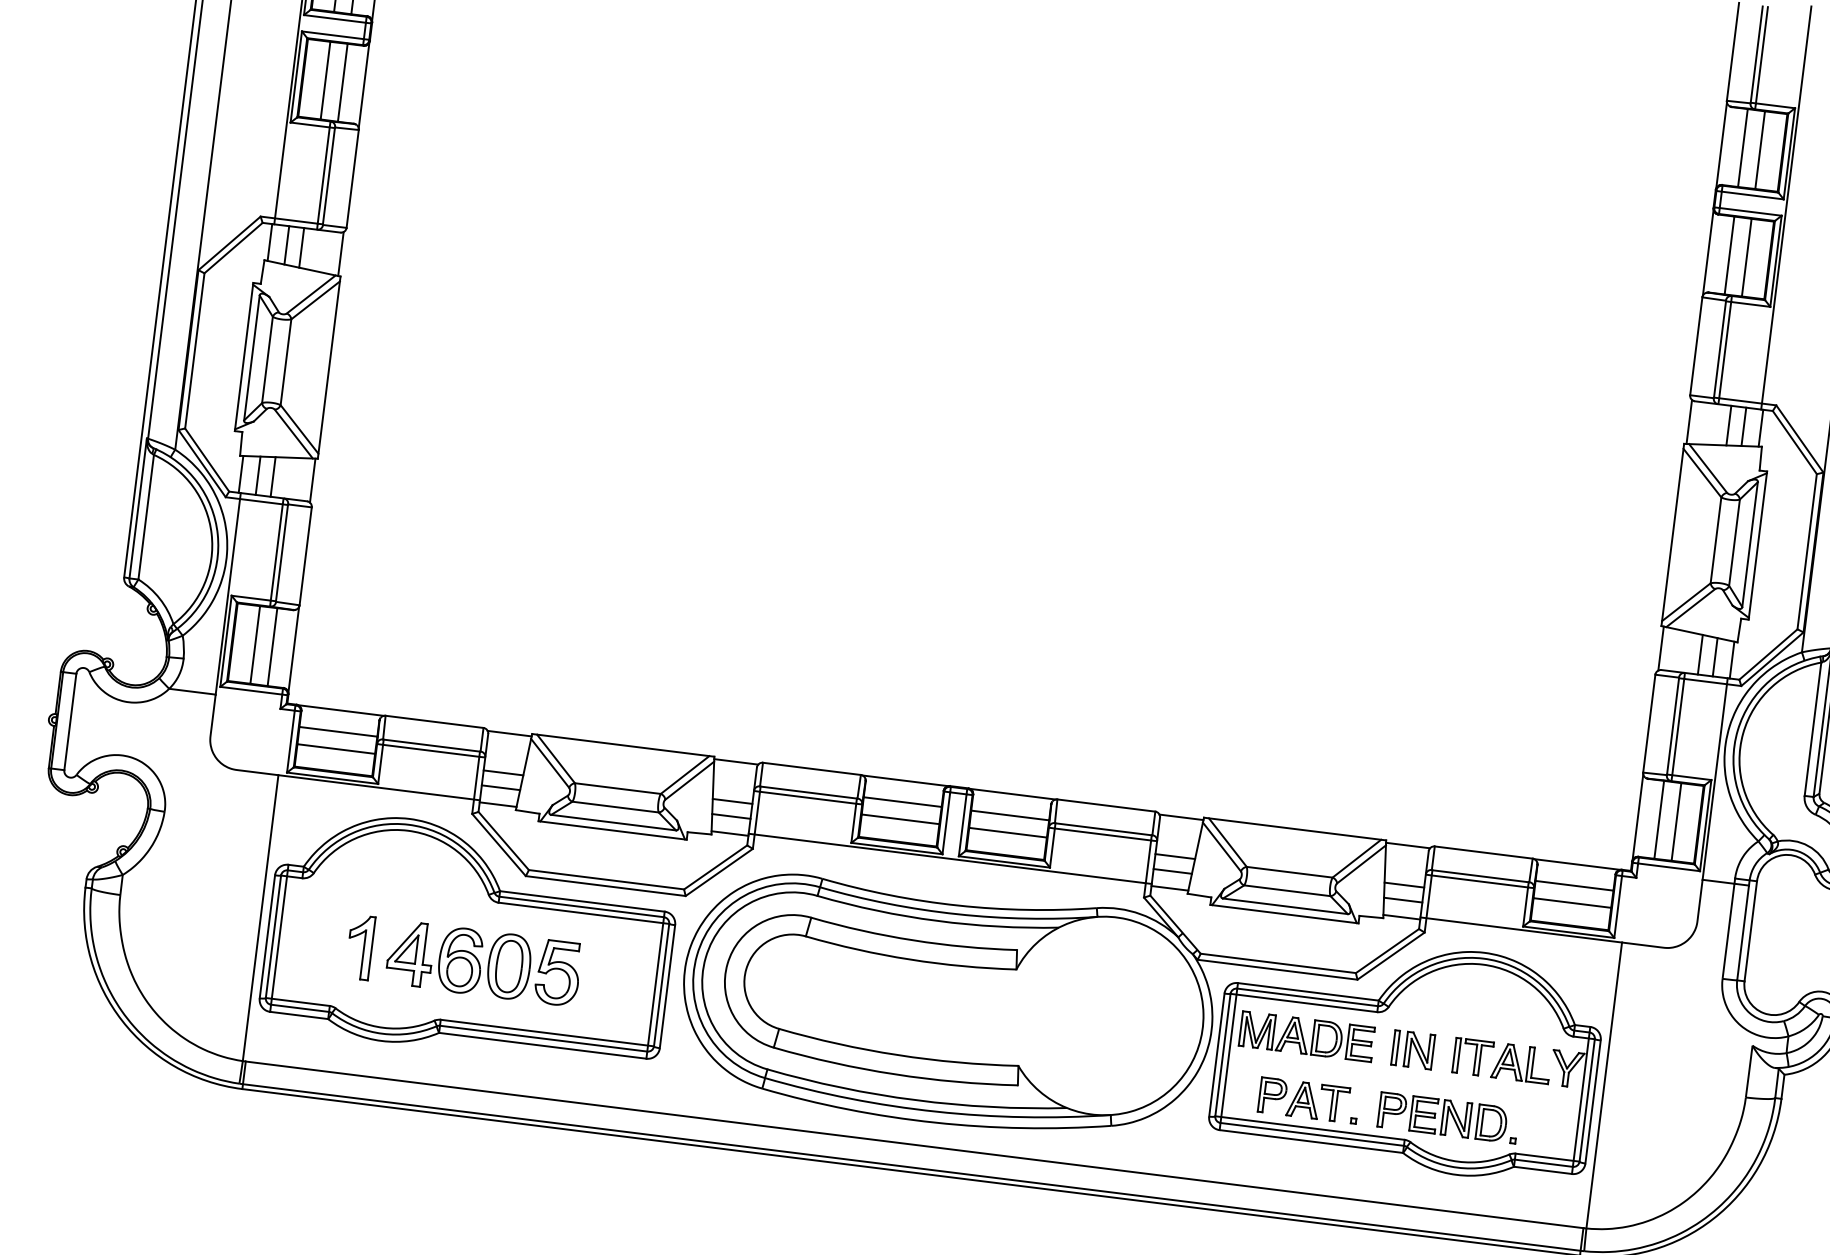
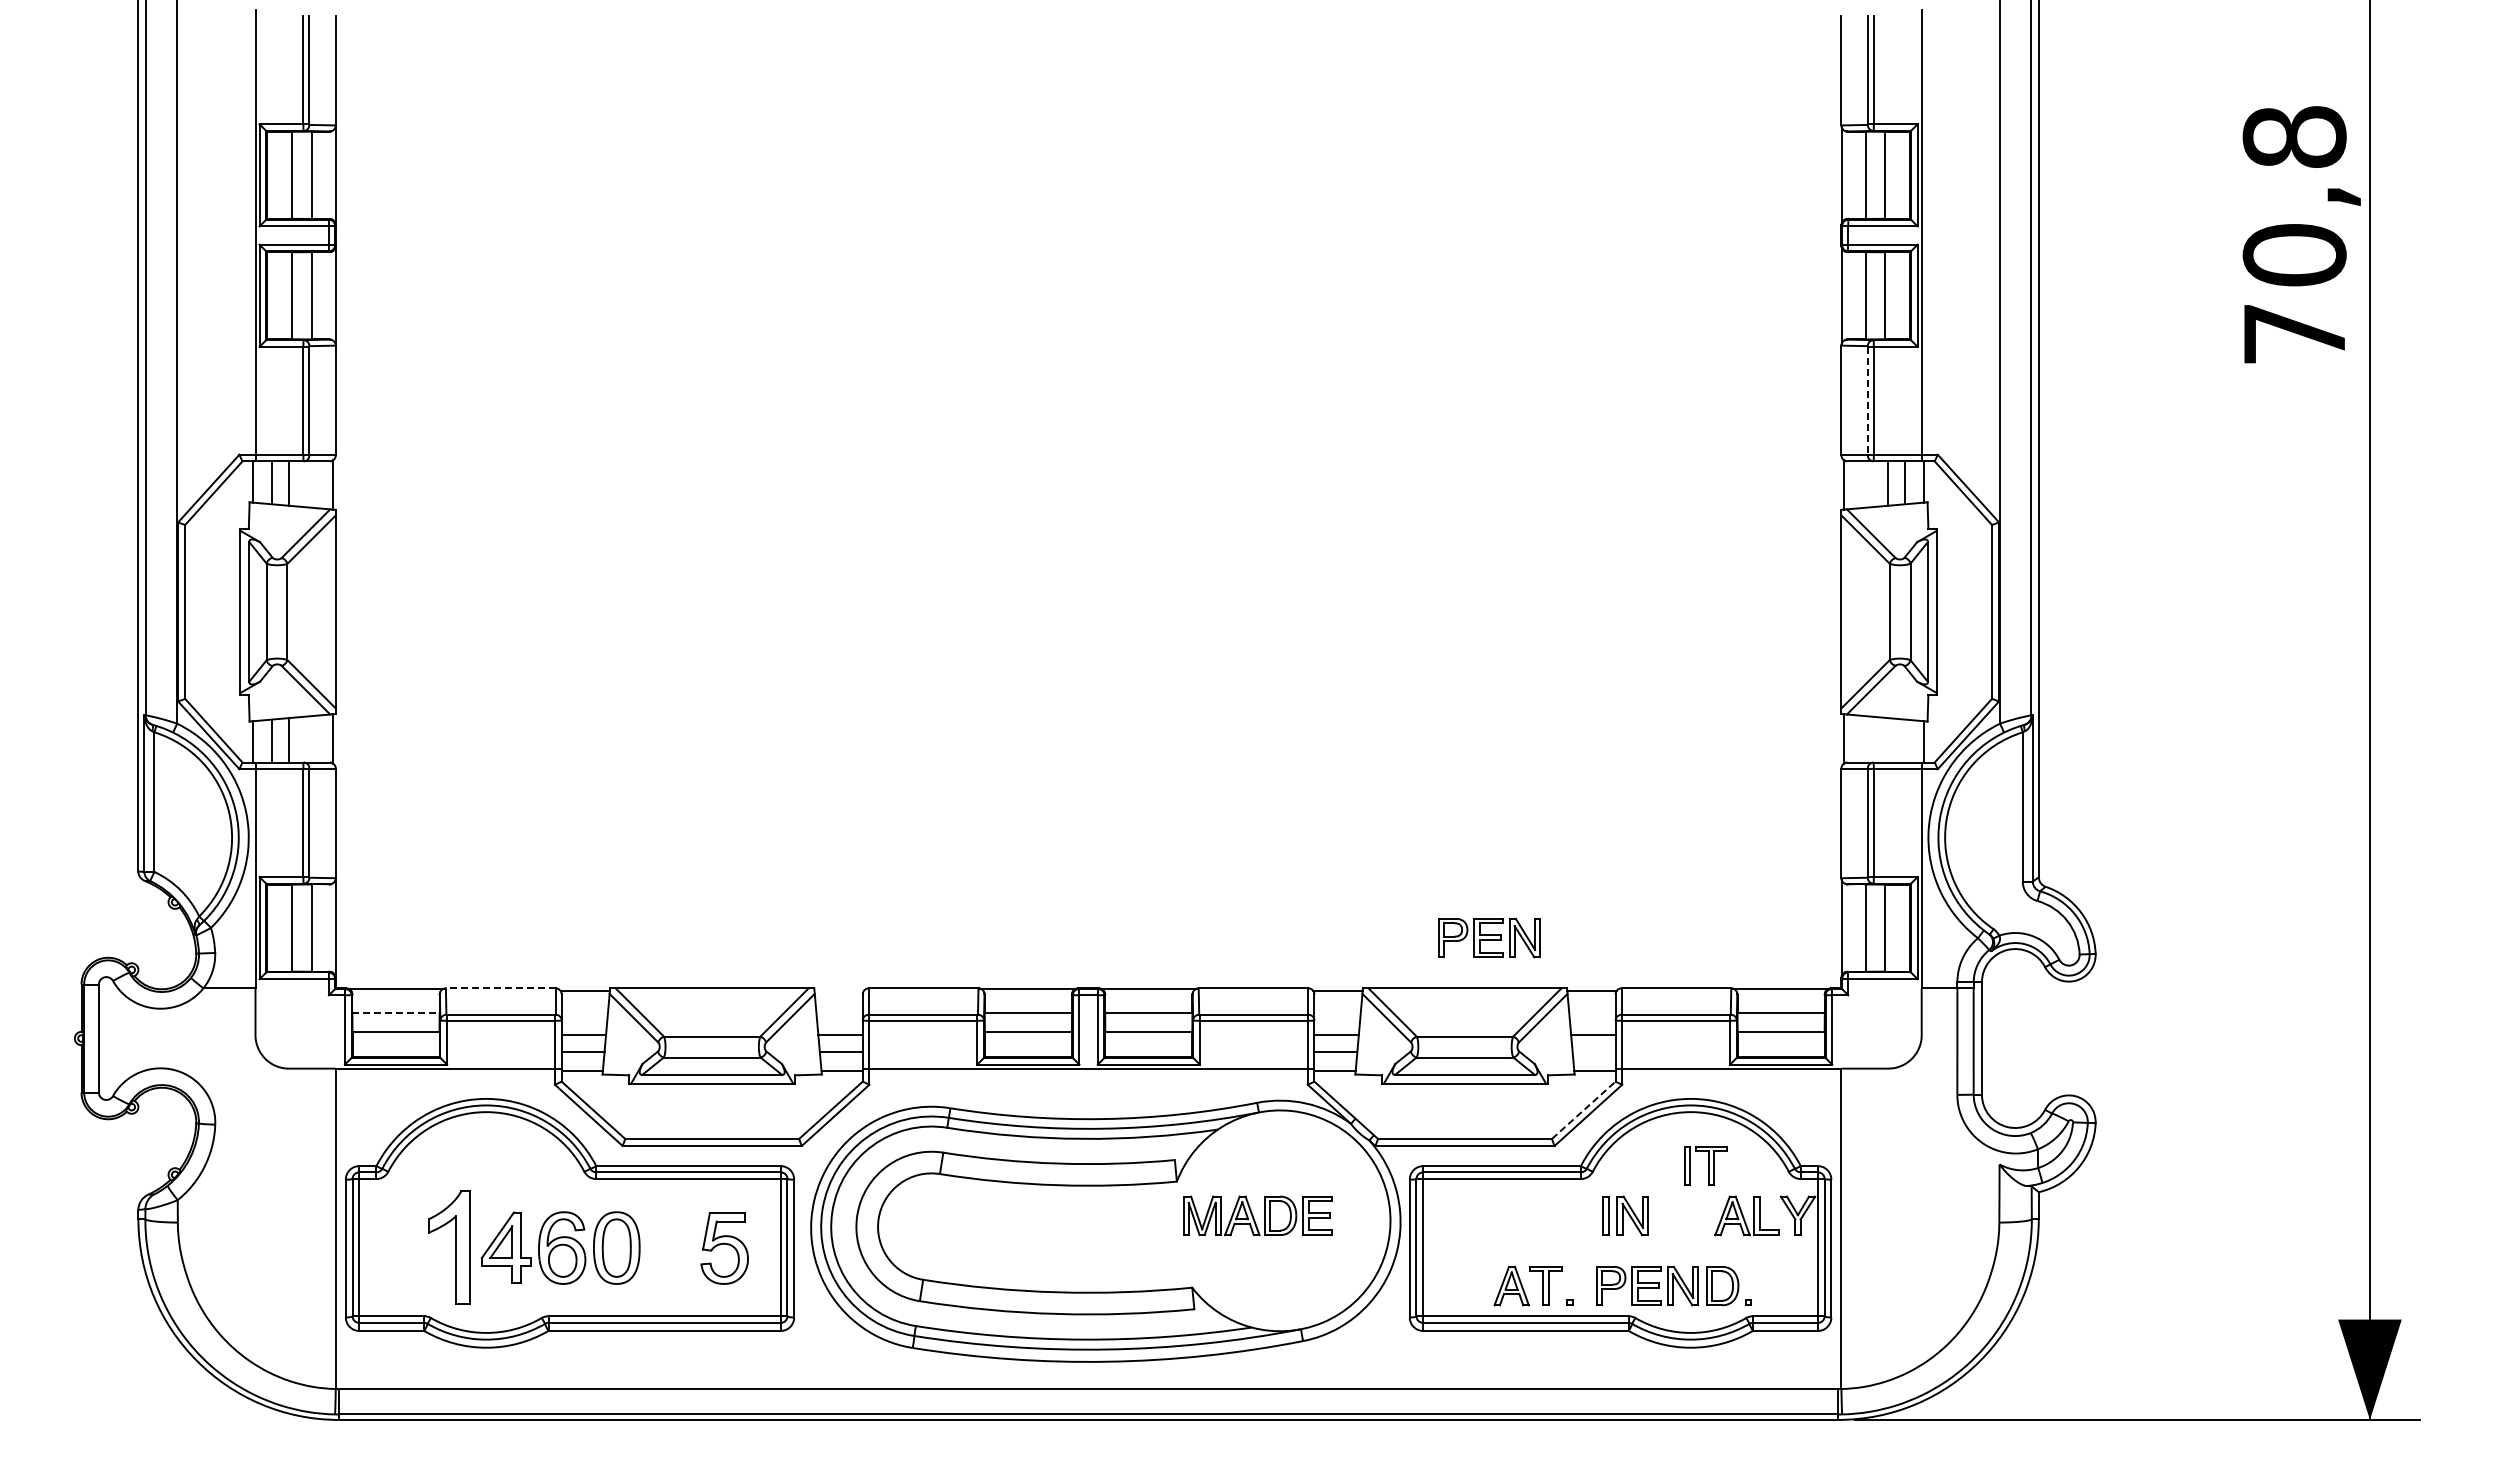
line: (1720, 349) -> (1868, 400), solid -> dashed
line: (1700, 654) -> (1888, 740), removed
line: (1714, 656) -> (1904, 740), removed
line: (434, 721) -> (500, 988), solid -> dashed
line: (338, 731) -> (396, 1012), solid -> dashed
line: (735, 762) -> (838, 991), removed
part: (1322, 786) -> (1489, 937), added
line: (1402, 899) -> (1593, 1051), removed
part: (360, 947) -> (449, 1247), size x1.6
line: (1387, 951) -> (1583, 1110), solid -> dashed
part: (558, 973) -> (724, 1248), moved
part: (1306, 1036) -> (1257, 1215), moved
part: (1472, 1057) -> (1705, 1165), moved
part: (1273, 1095) -> (1477, 1285), removed

